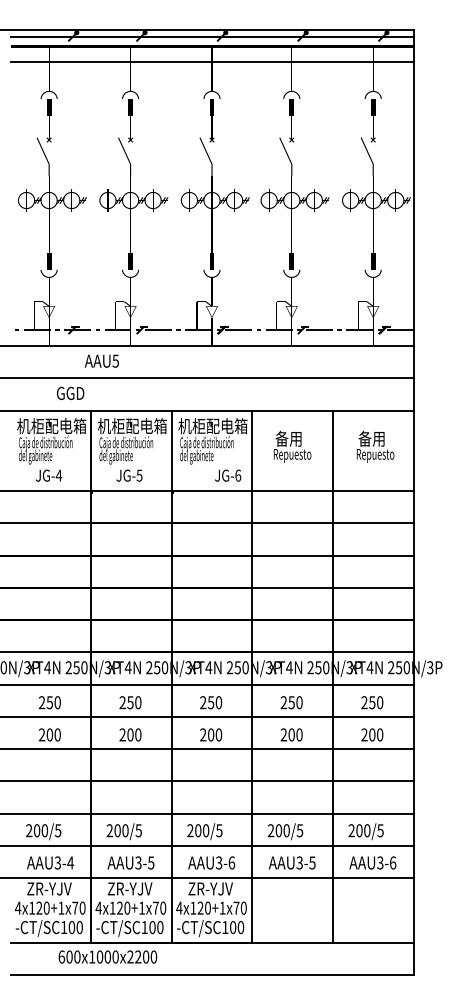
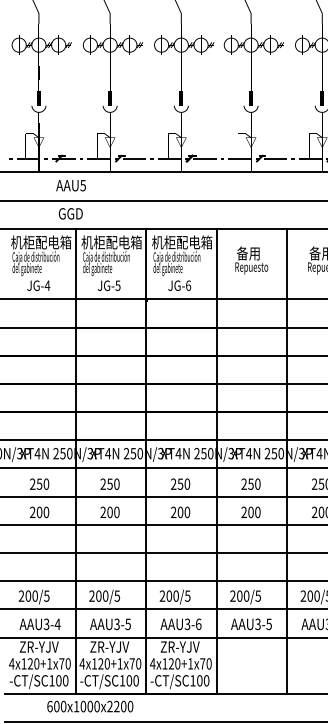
text: (101, 360) -> (70, 185), moved
text: (70, 392) -> (70, 213), moved
text: (228, 475) -> (180, 285), moved

